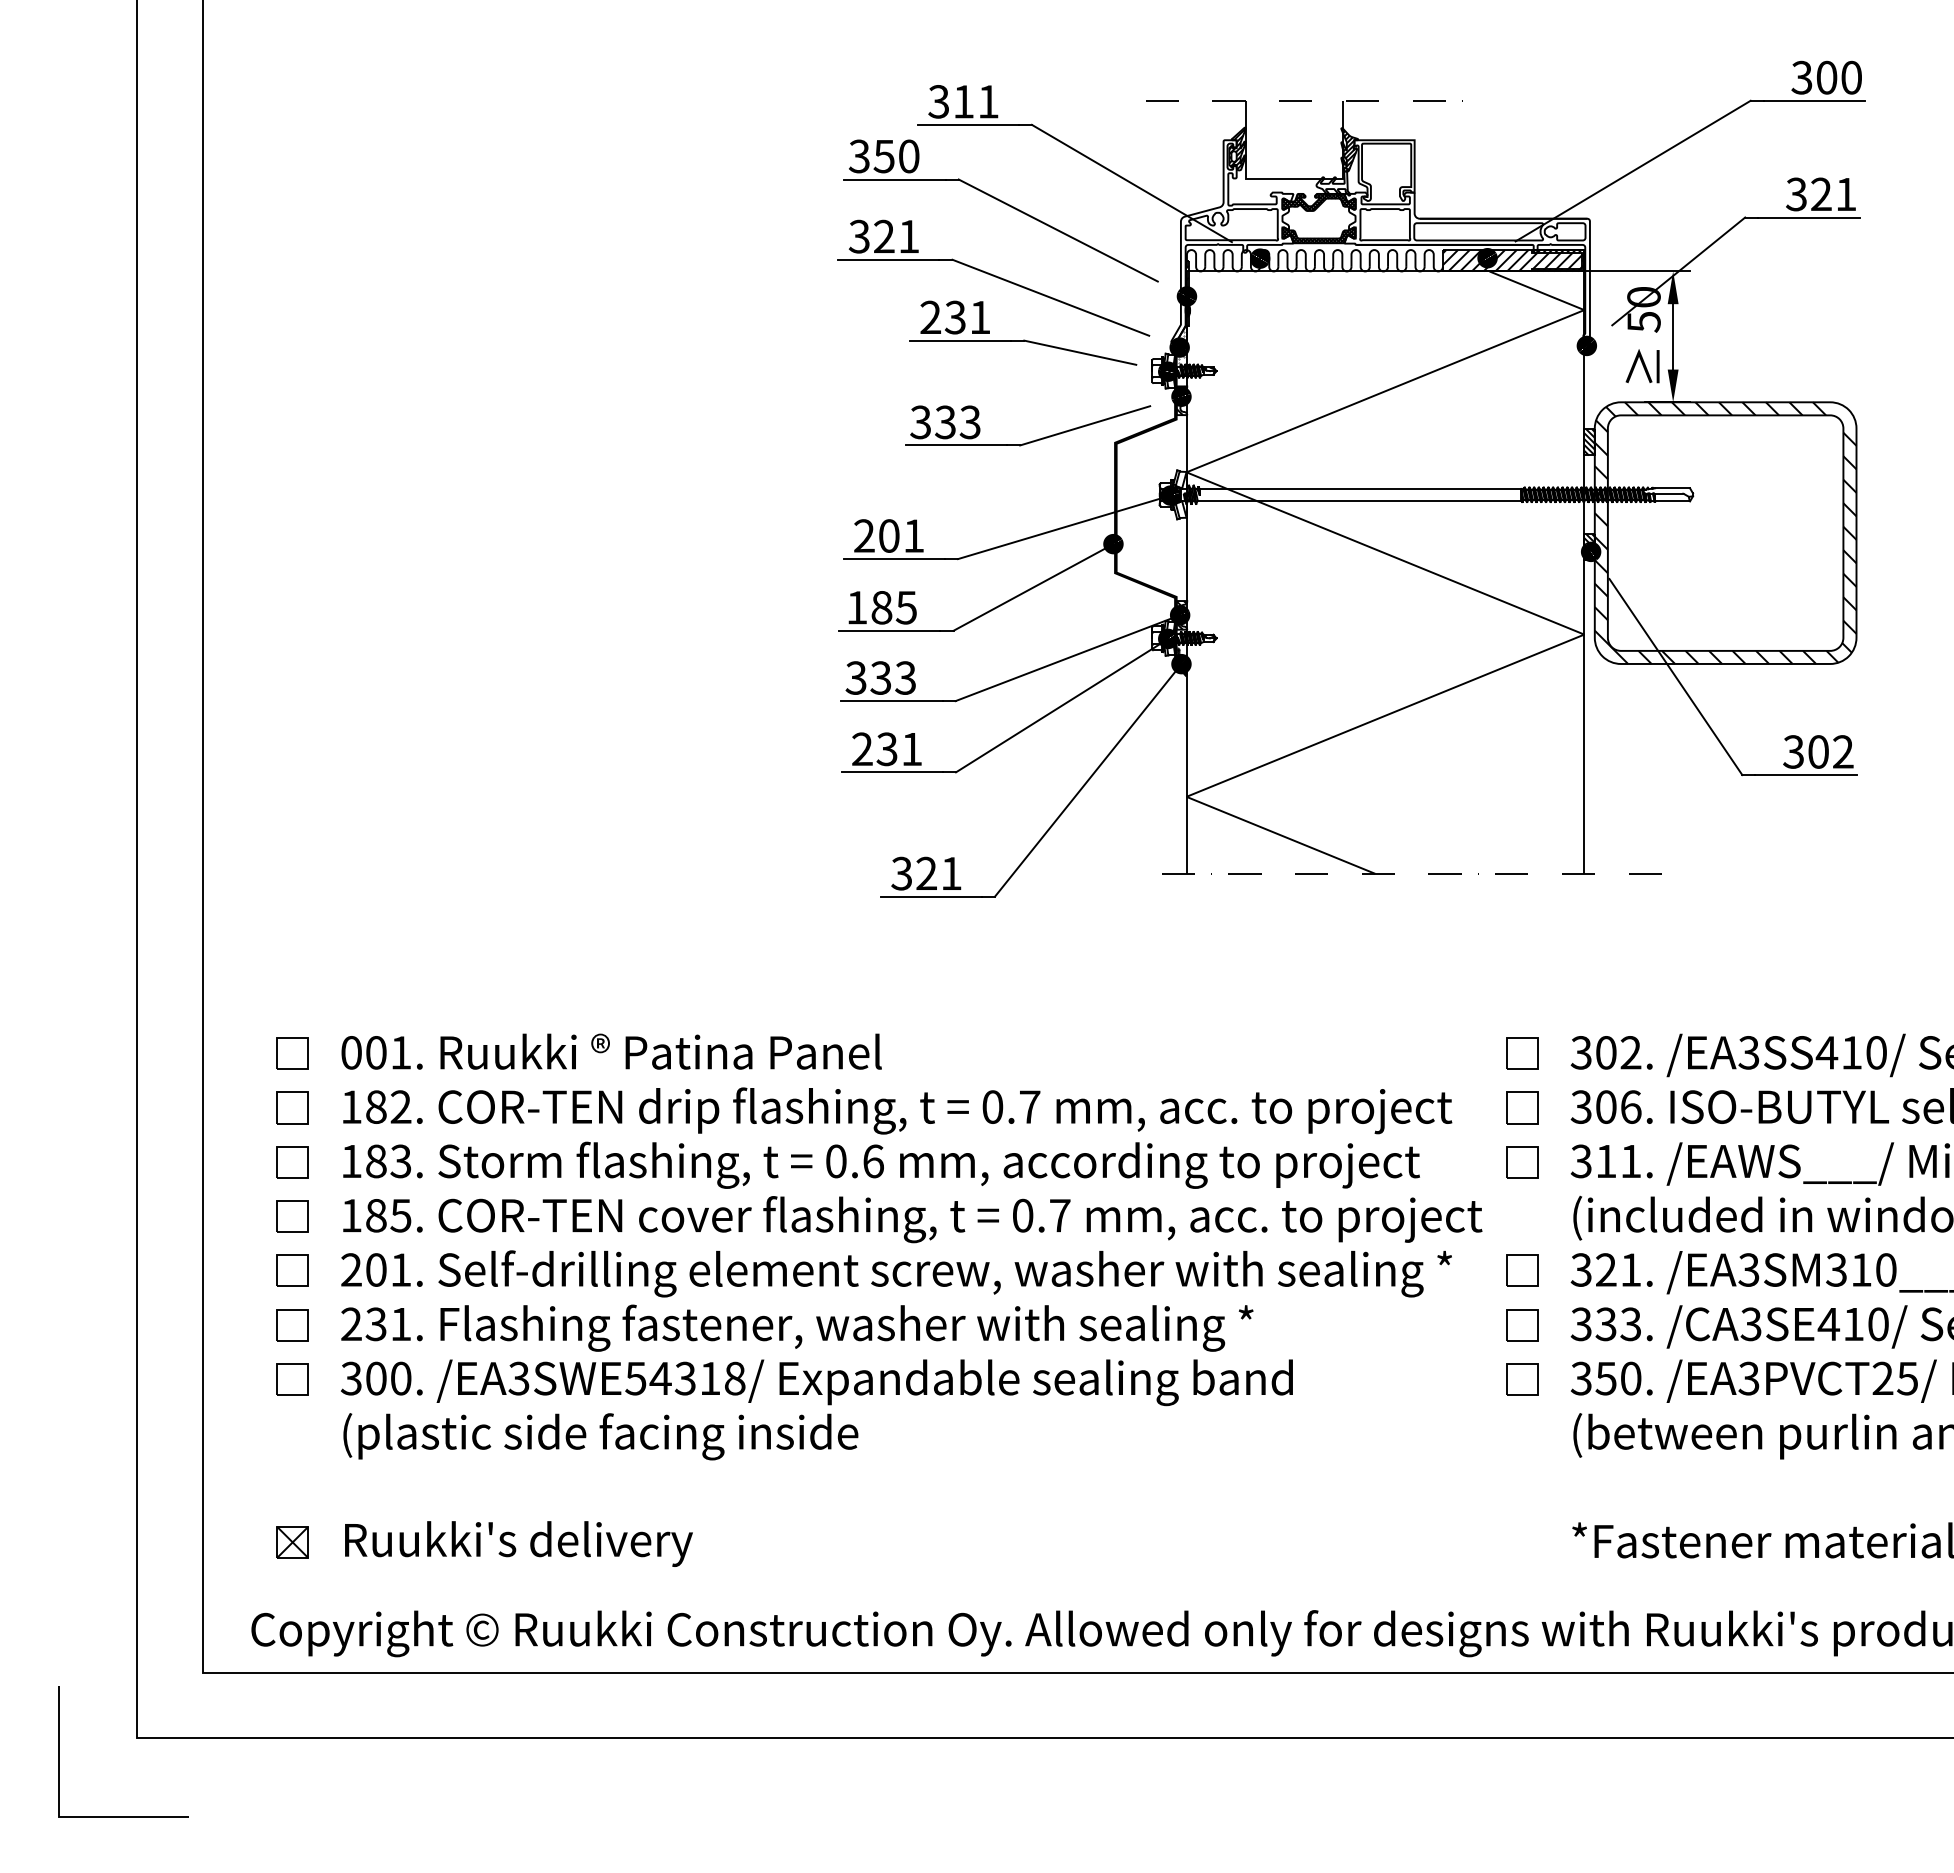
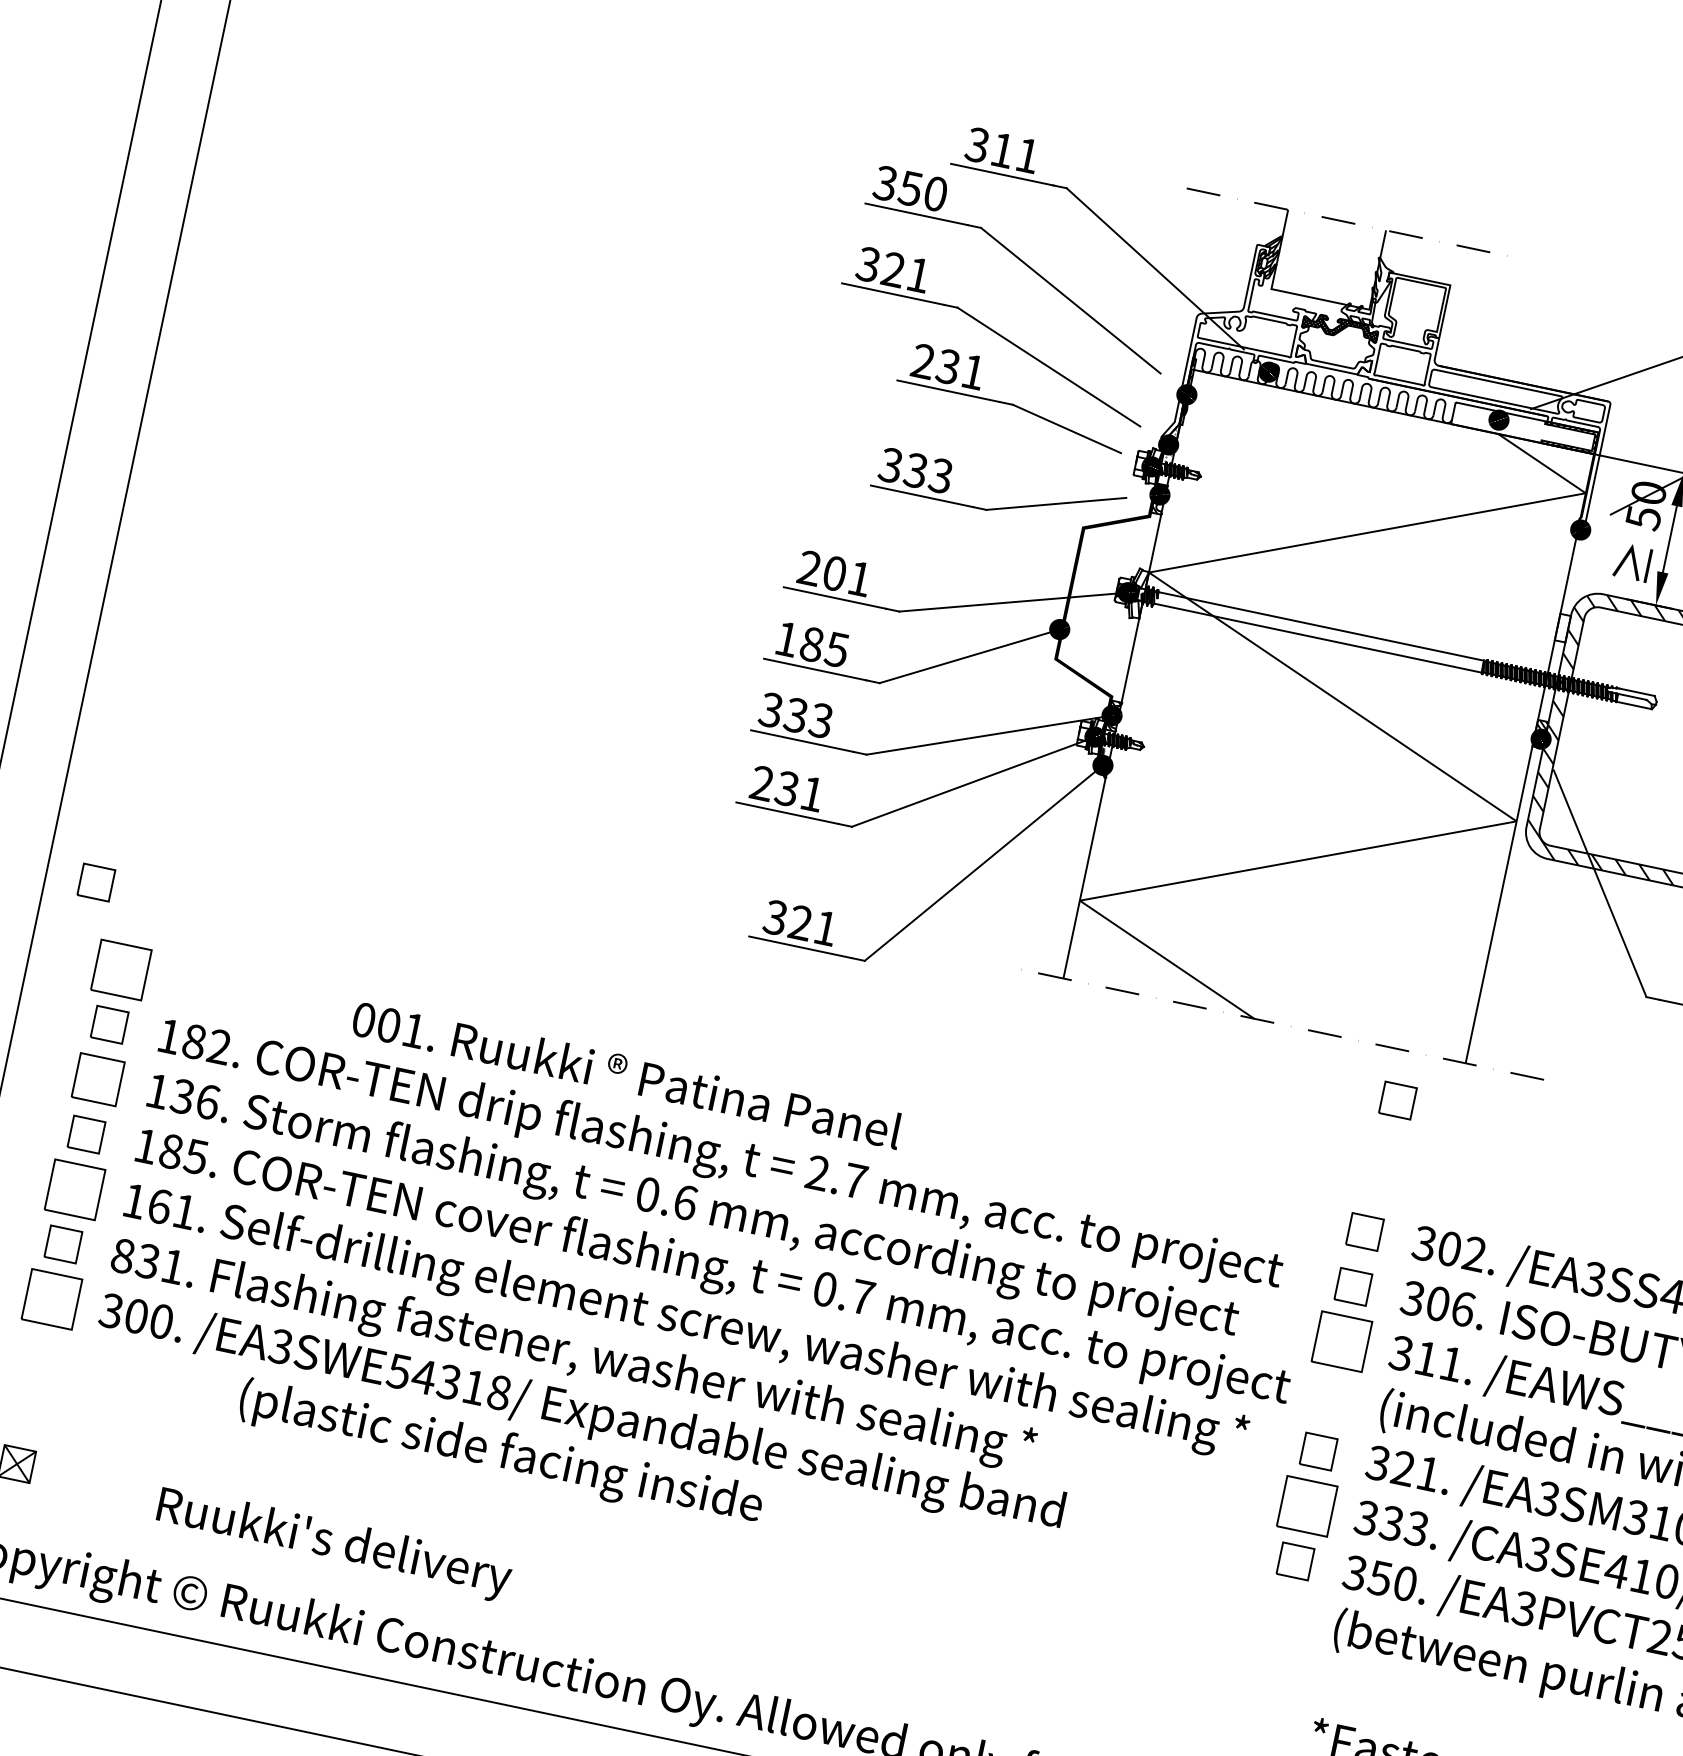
hatch: (1348, 149) -> (1381, 280), removed
hatch: (1318, 235) -> (1332, 361), removed
hatch: (1512, 260) -> (1523, 427), removed
hatch: (1589, 442) -> (1562, 628), removed
part: (1527, 922) -> (1397, 1100), added
part: (251, 975) -> (96, 882), added
text: (611, 1051) -> (627, 1074), moved
part: (292, 1053) -> (121, 969), size x1.6
text: (992, 1106) -> (817, 1172), 0.7 -> 2.7
text: (388, 1161) -> (195, 1099), 183. -> 136.
part: (292, 1162) -> (97, 1079), size x1.4
part: (1522, 1162) -> (1341, 1342), size x1.6
text: (363, 1269) -> (146, 1203), 201. -> 161.
part: (292, 1270) -> (74, 1189), size x1.6
text: (351, 1324) -> (122, 1256), 231. -> 831.
part: (1522, 1325) -> (1306, 1506), size x1.6
part: (292, 1379) -> (51, 1299), size x1.6
text: (600, 1436) -> (500, 1454), moved
text: (518, 1543) -> (333, 1543), moved

